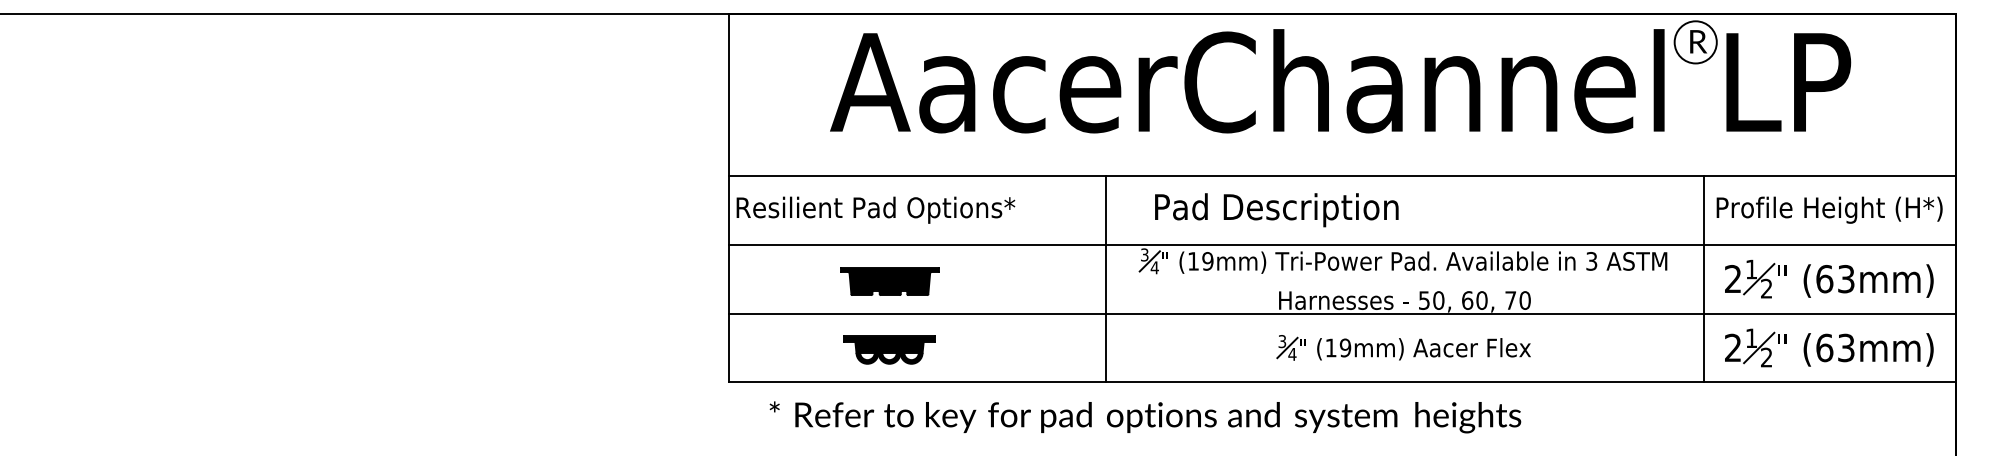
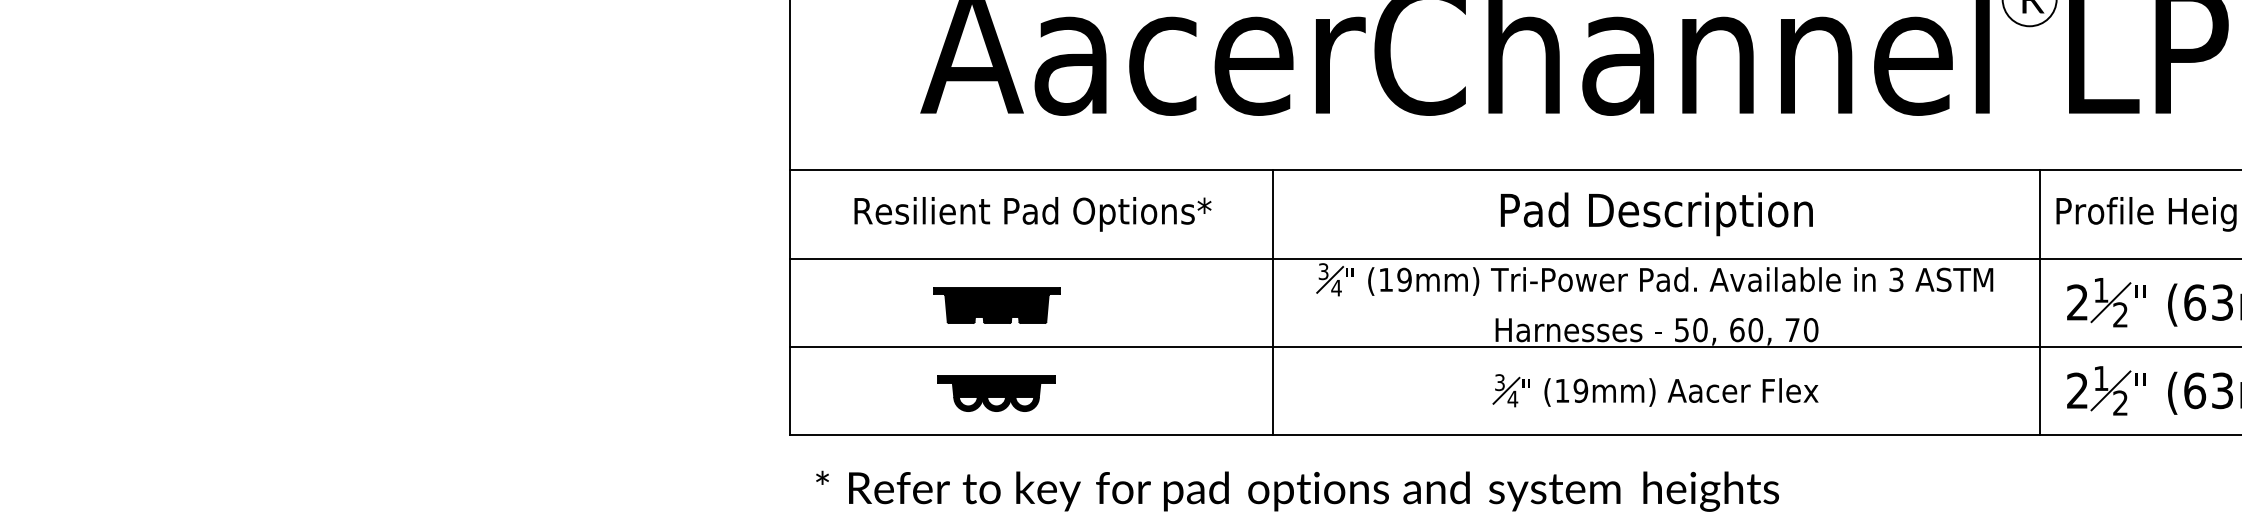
text: (875, 209) -> (1032, 213), moved
text: (1276, 210) -> (1656, 214), moved
text: (1145, 417) -> (1297, 491), moved

